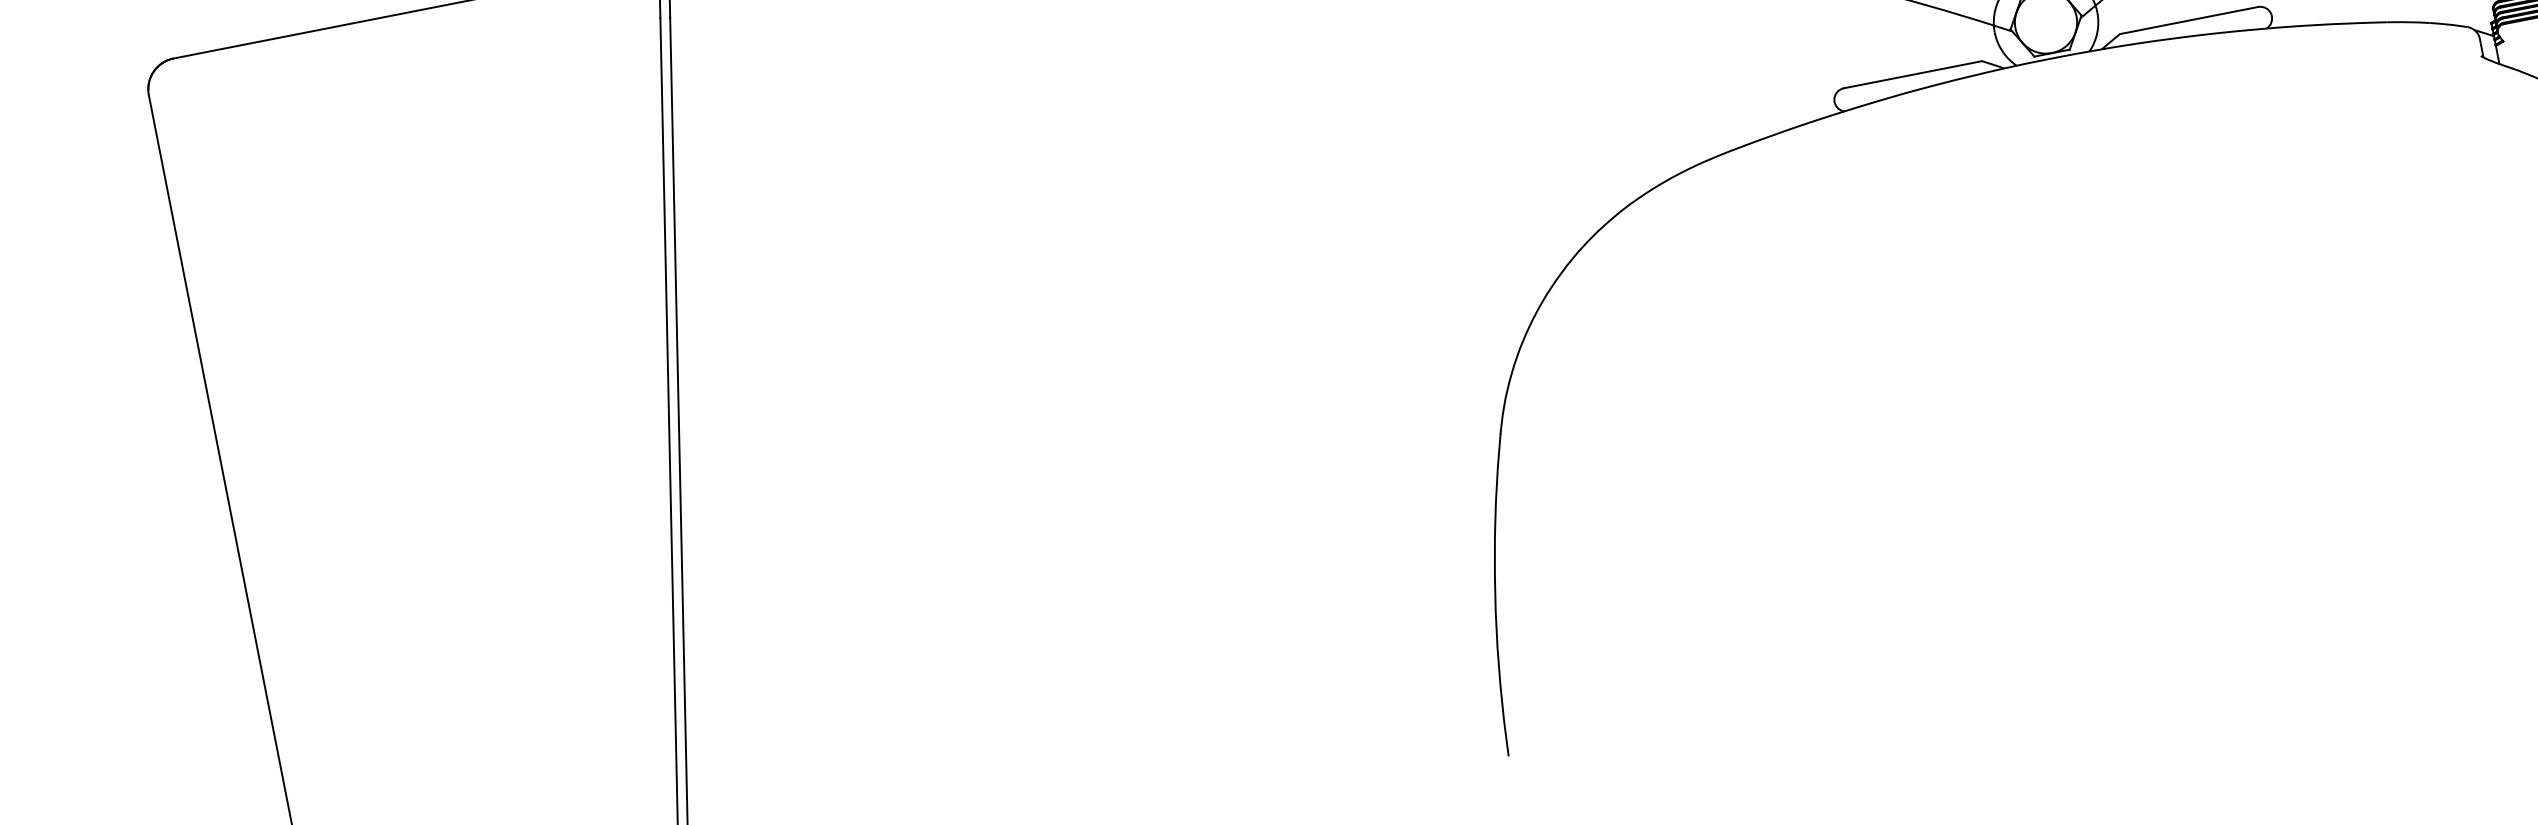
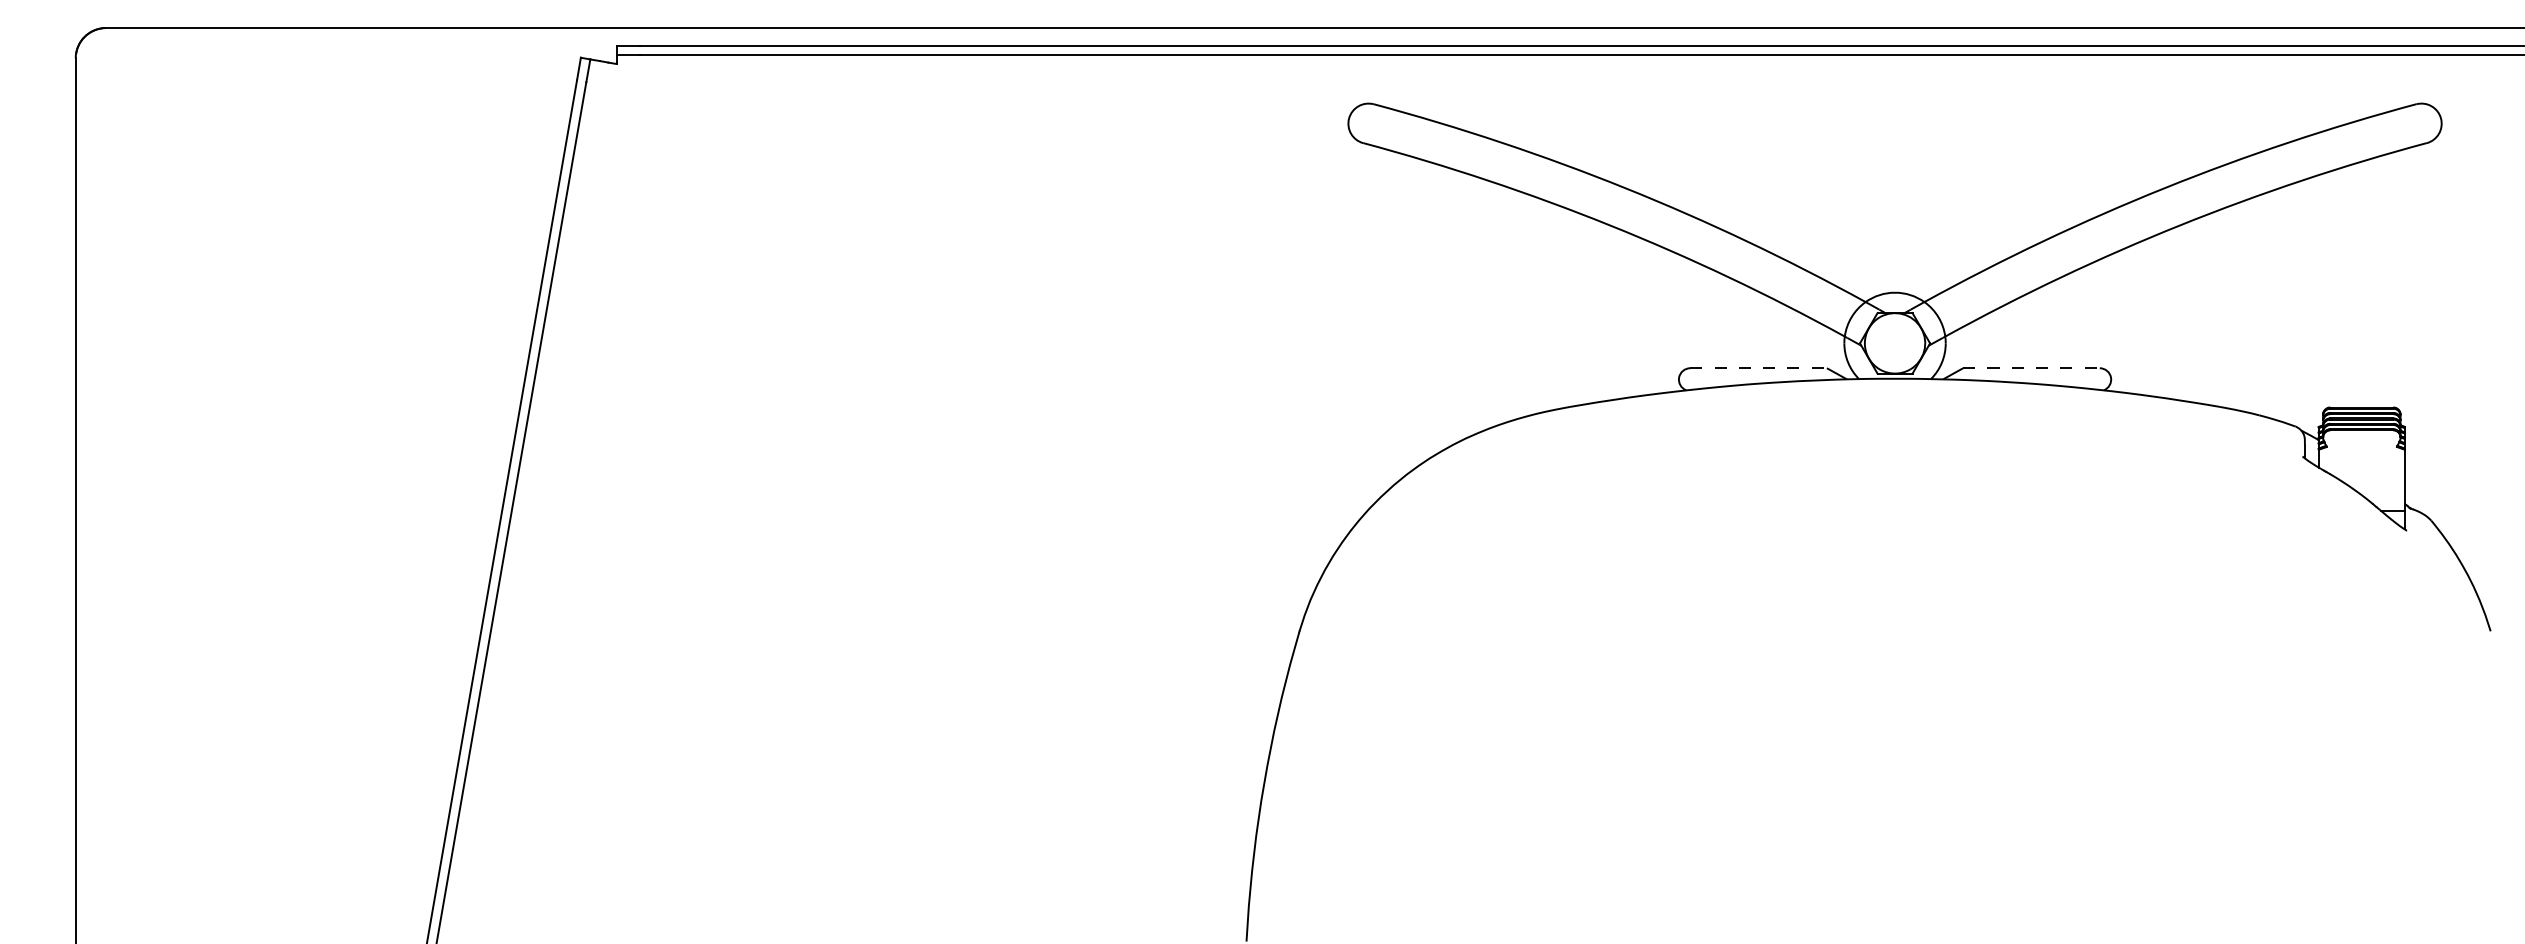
line: (2190, 20) -> (2032, 368), solid -> dashed
line: (1913, 74) -> (1759, 368), solid -> dashed

